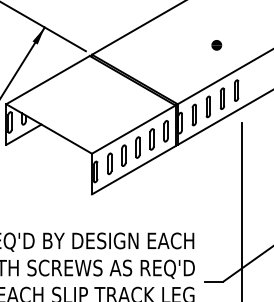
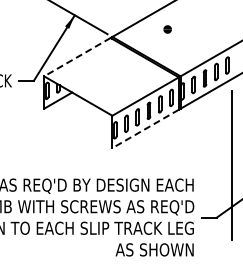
part: (216, 45) -> (167, 29), moved
line: (48, 80) -> (77, 57), solid -> dashed
line: (133, 170) -> (145, 129), solid -> dashed

